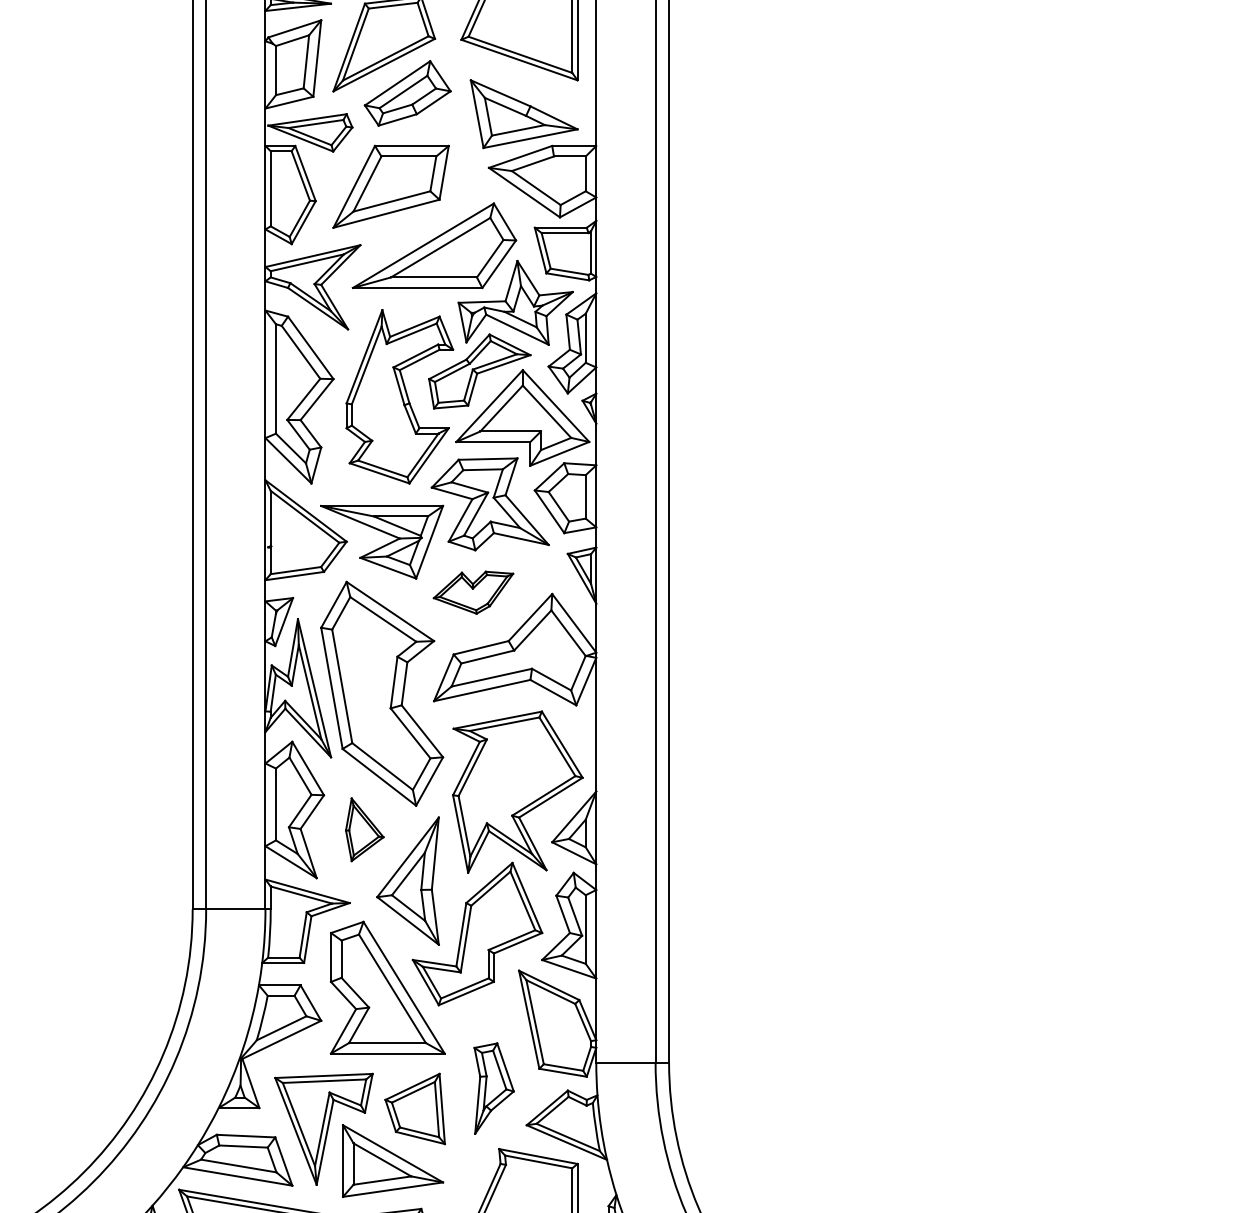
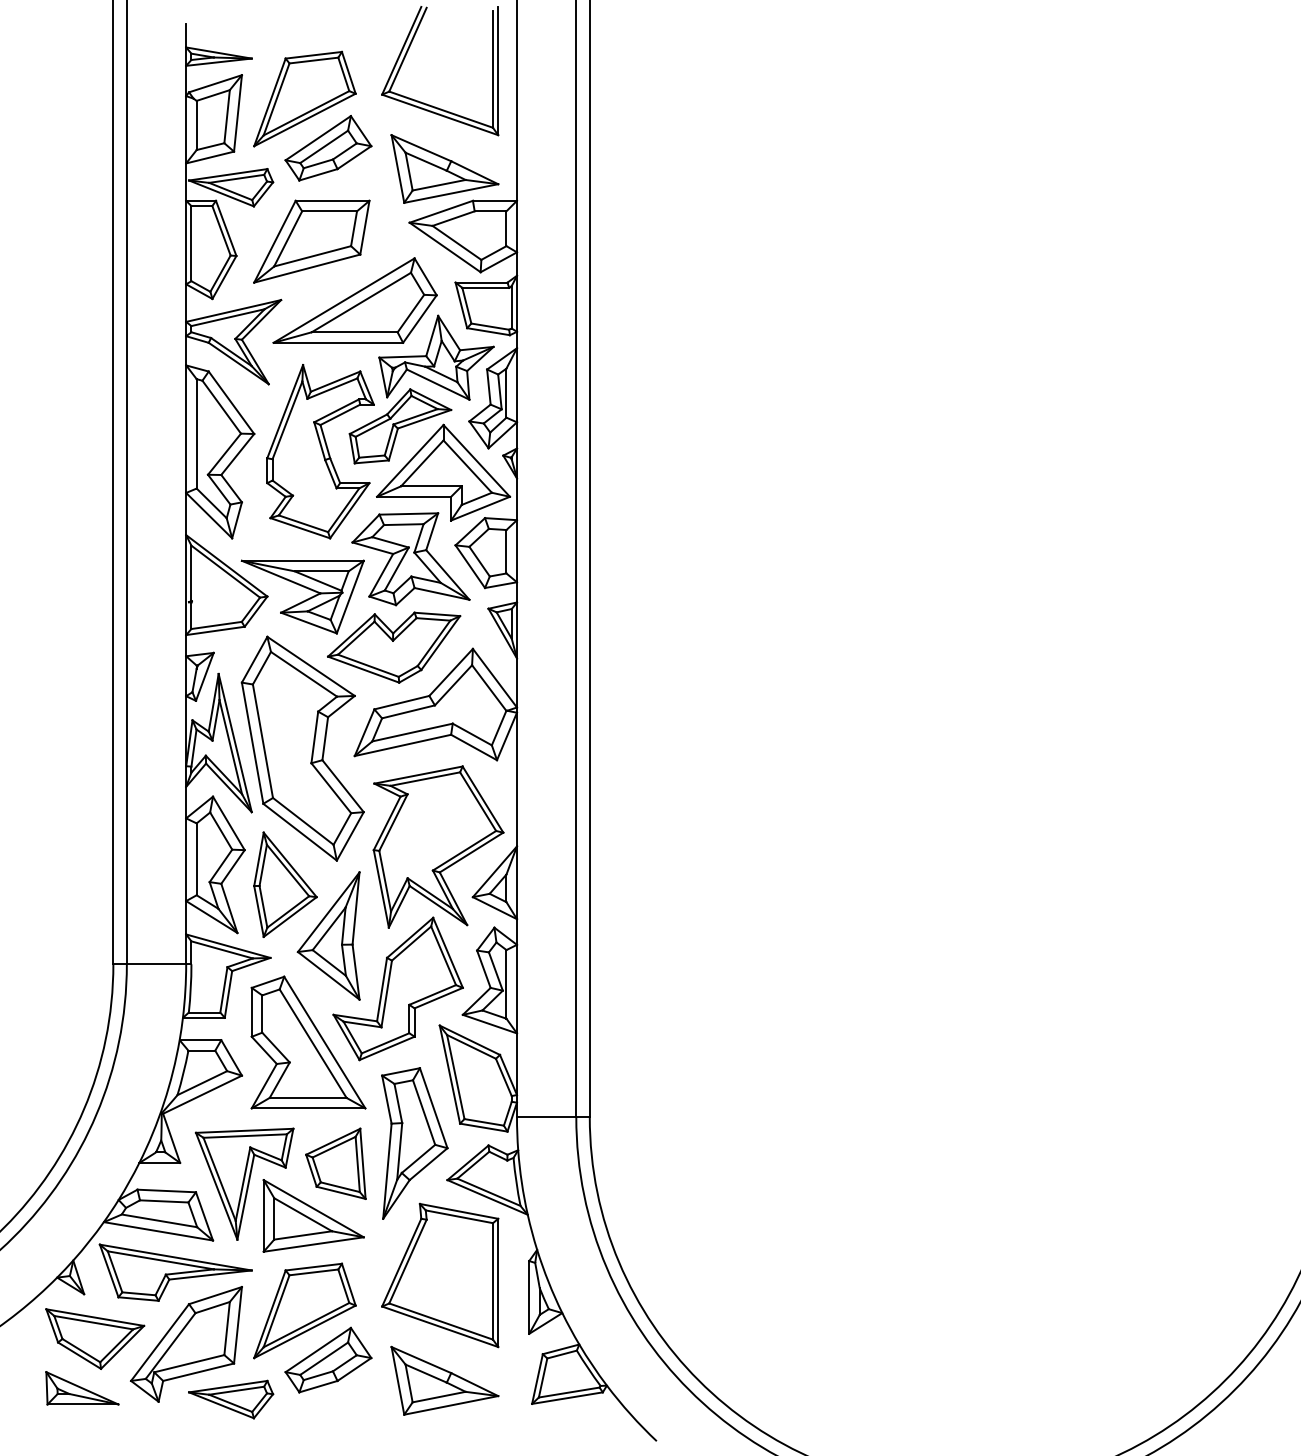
part: (473, 592) -> (394, 647), size x1.67
part: (364, 829) -> (285, 884), size x1.67
part: (493, 1088) -> (414, 1143), size x1.67

